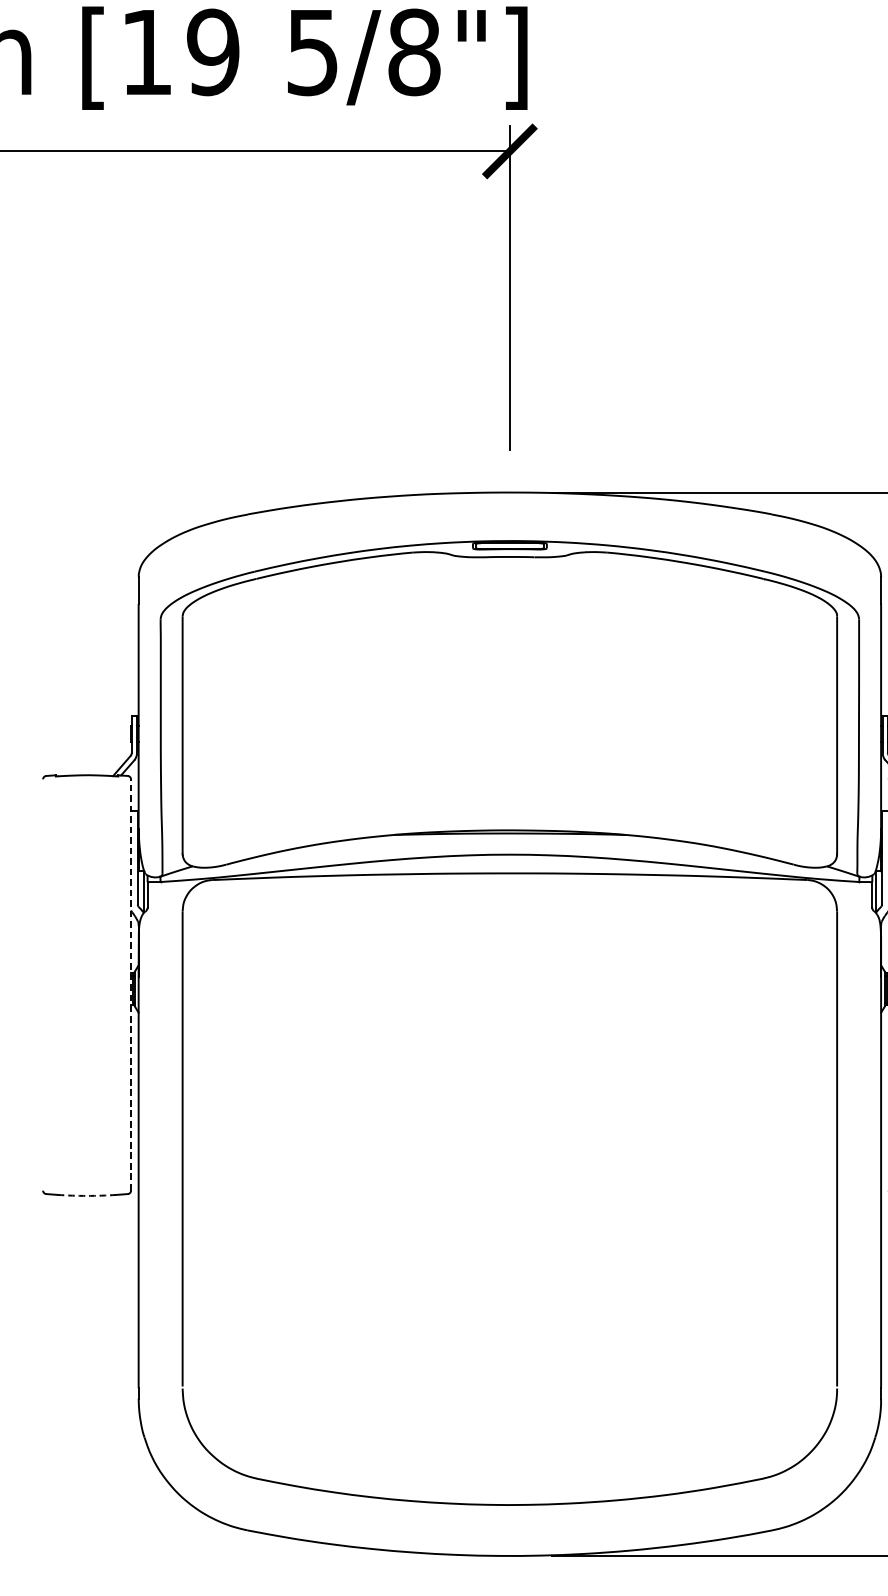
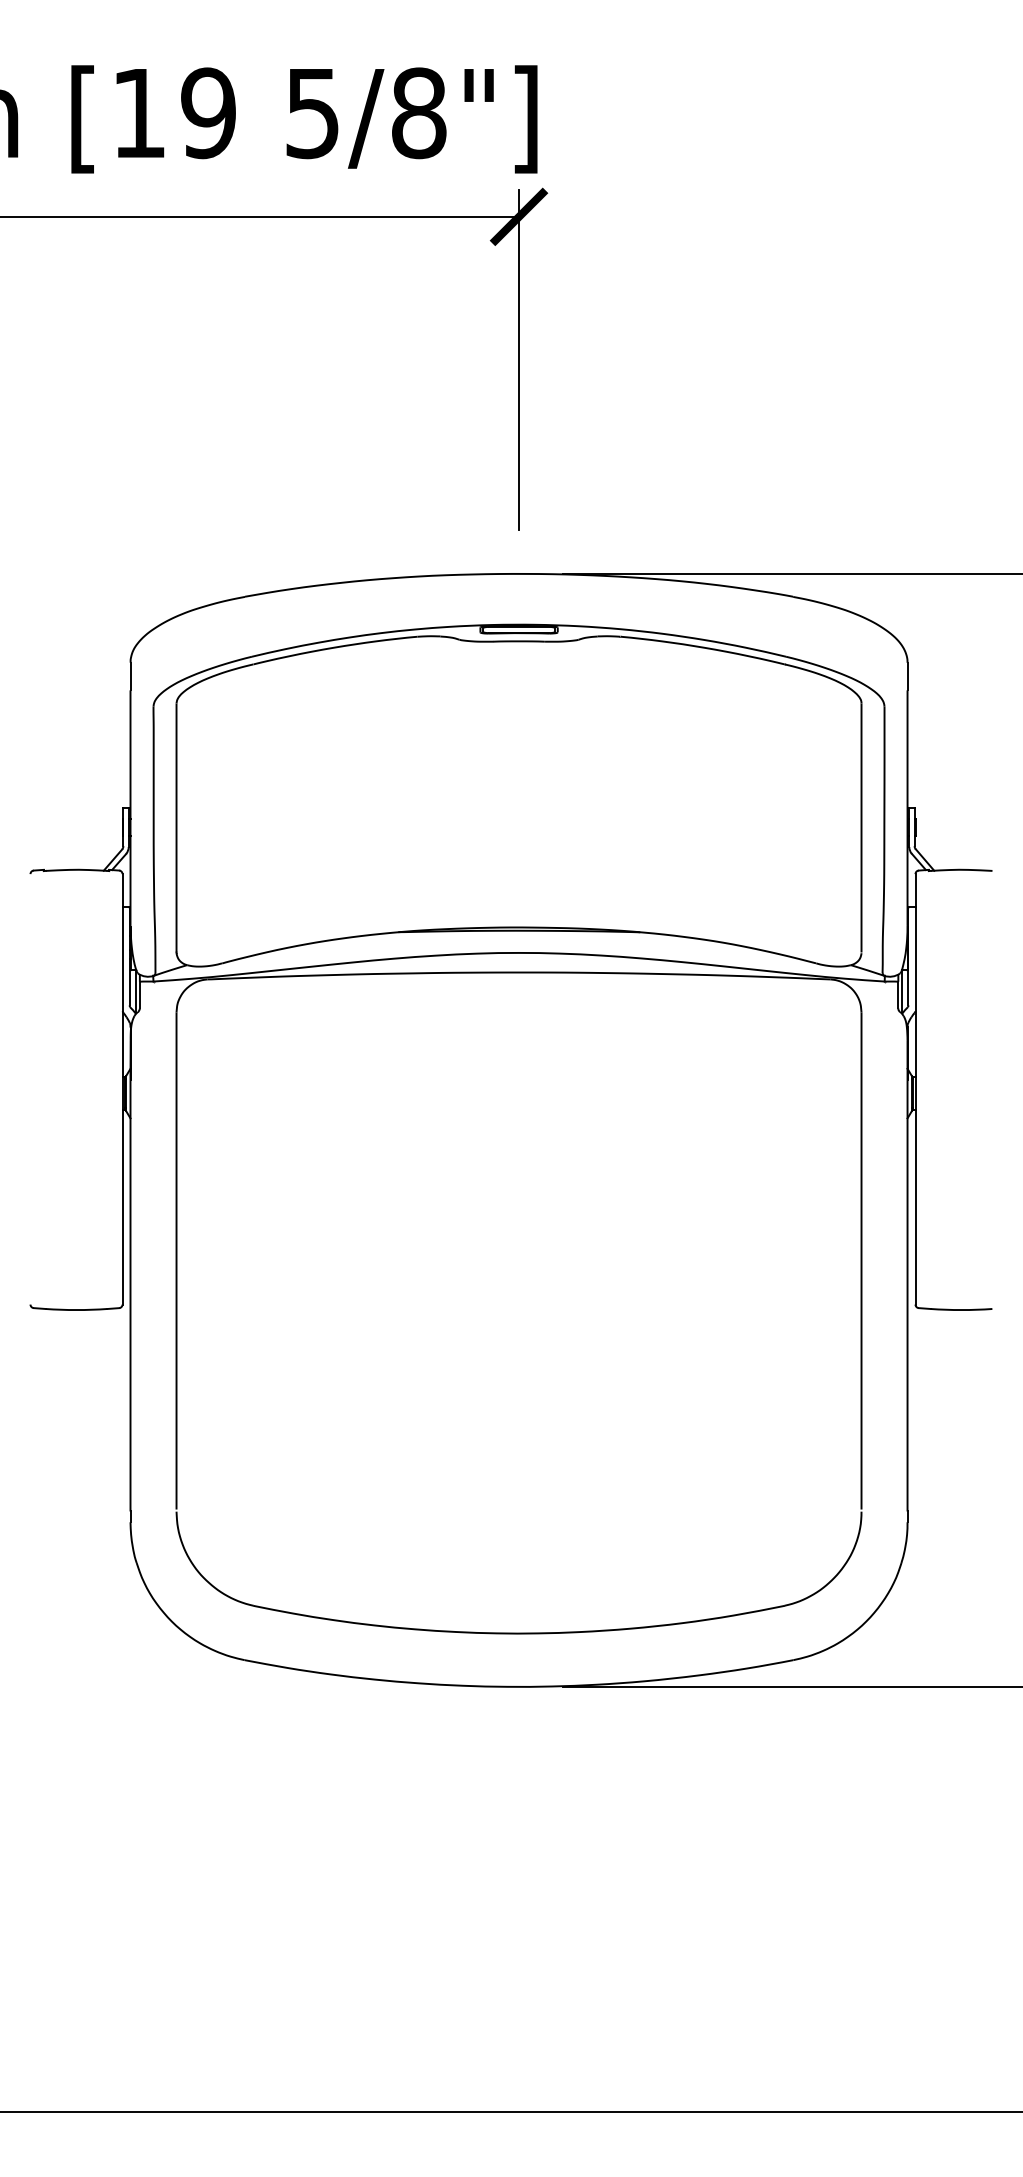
line: (131, 984) -> (122, 1088), dashed -> solid
arc: (87, 1196) -> (76, 1310), dashed -> solid

